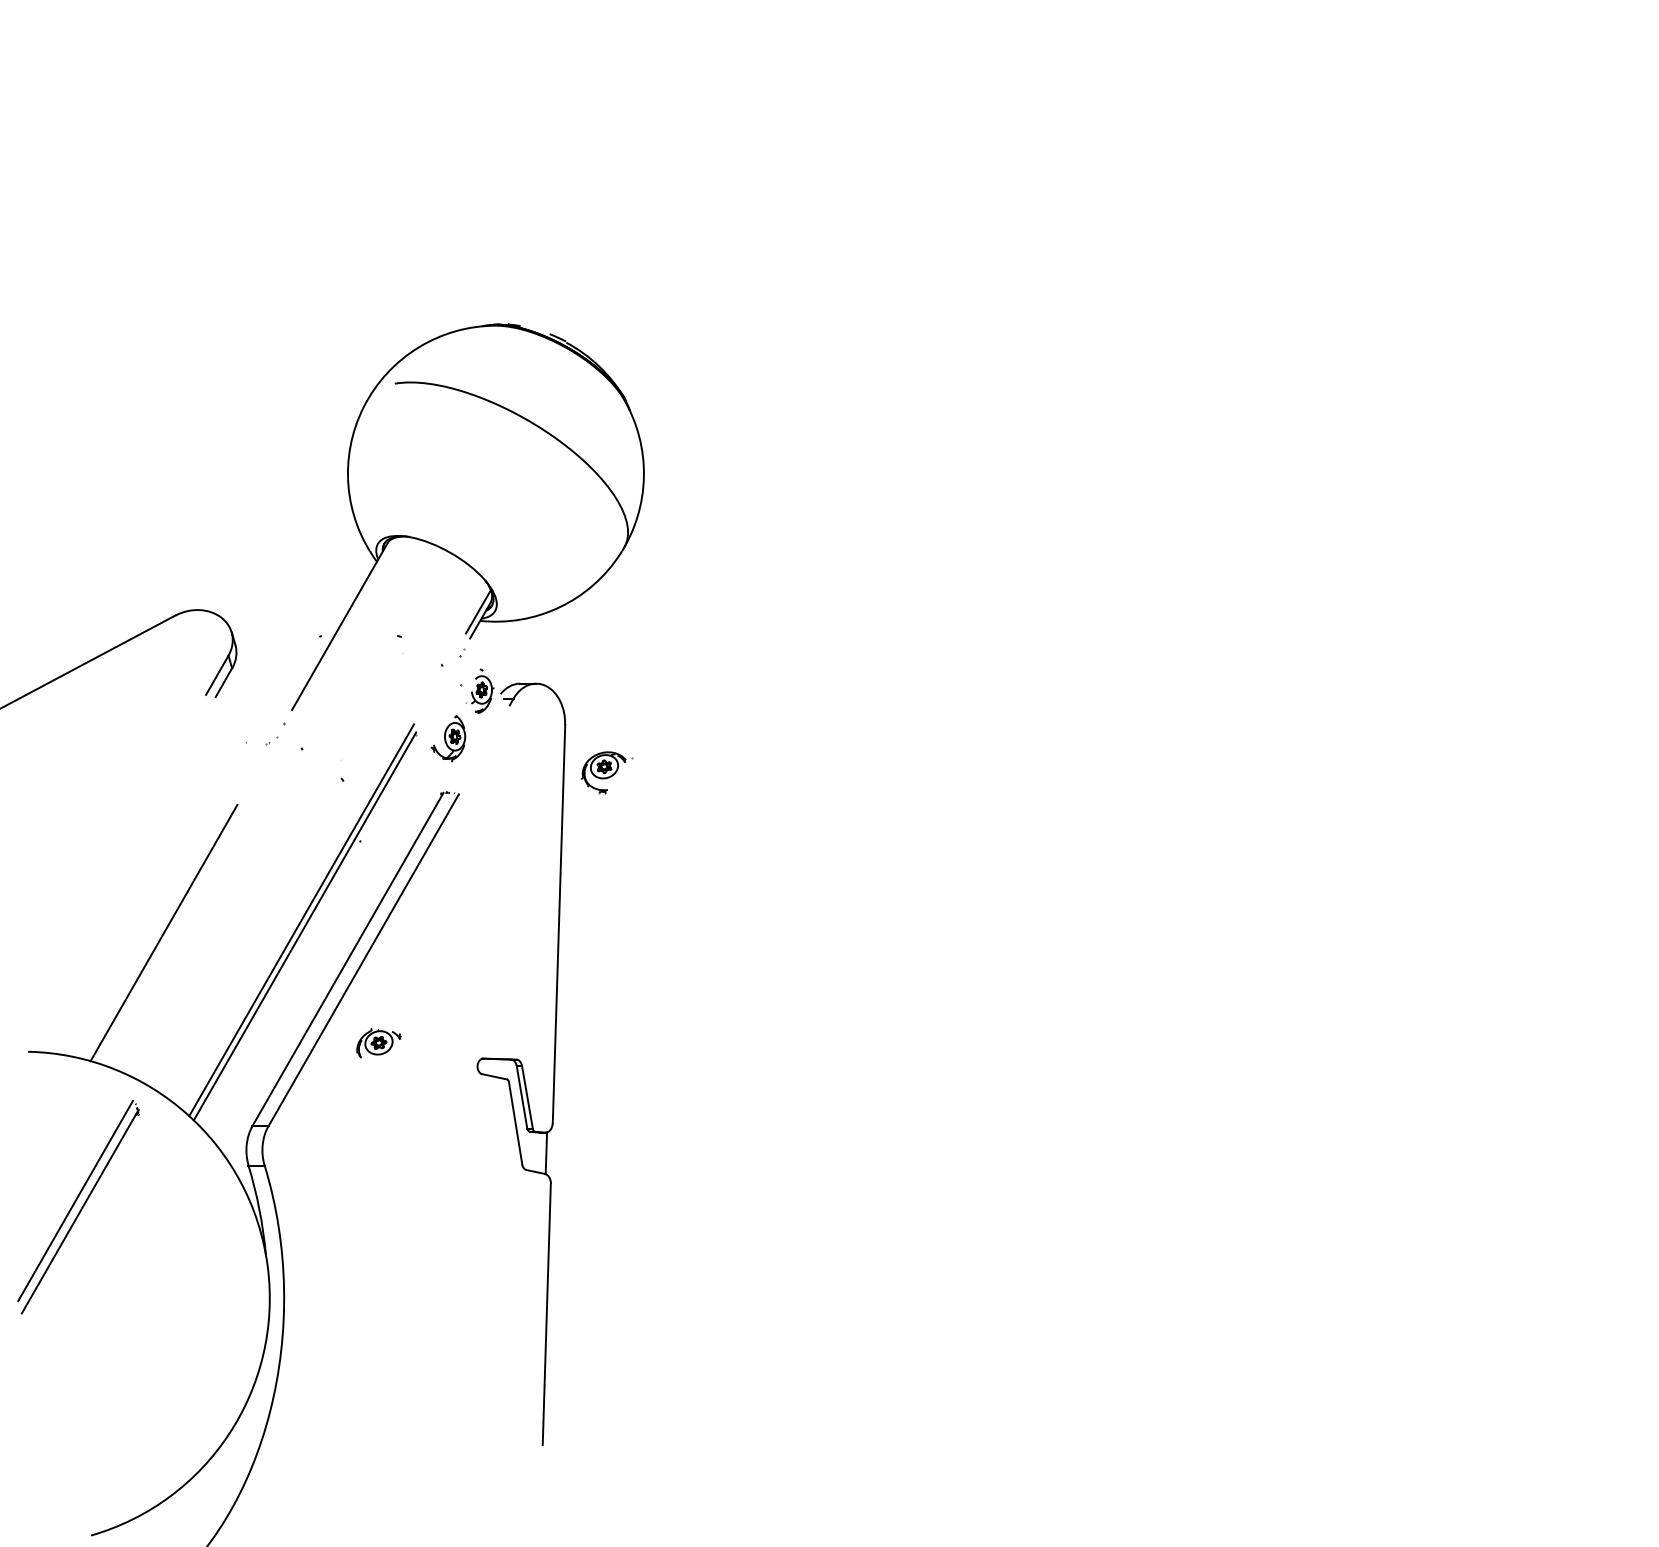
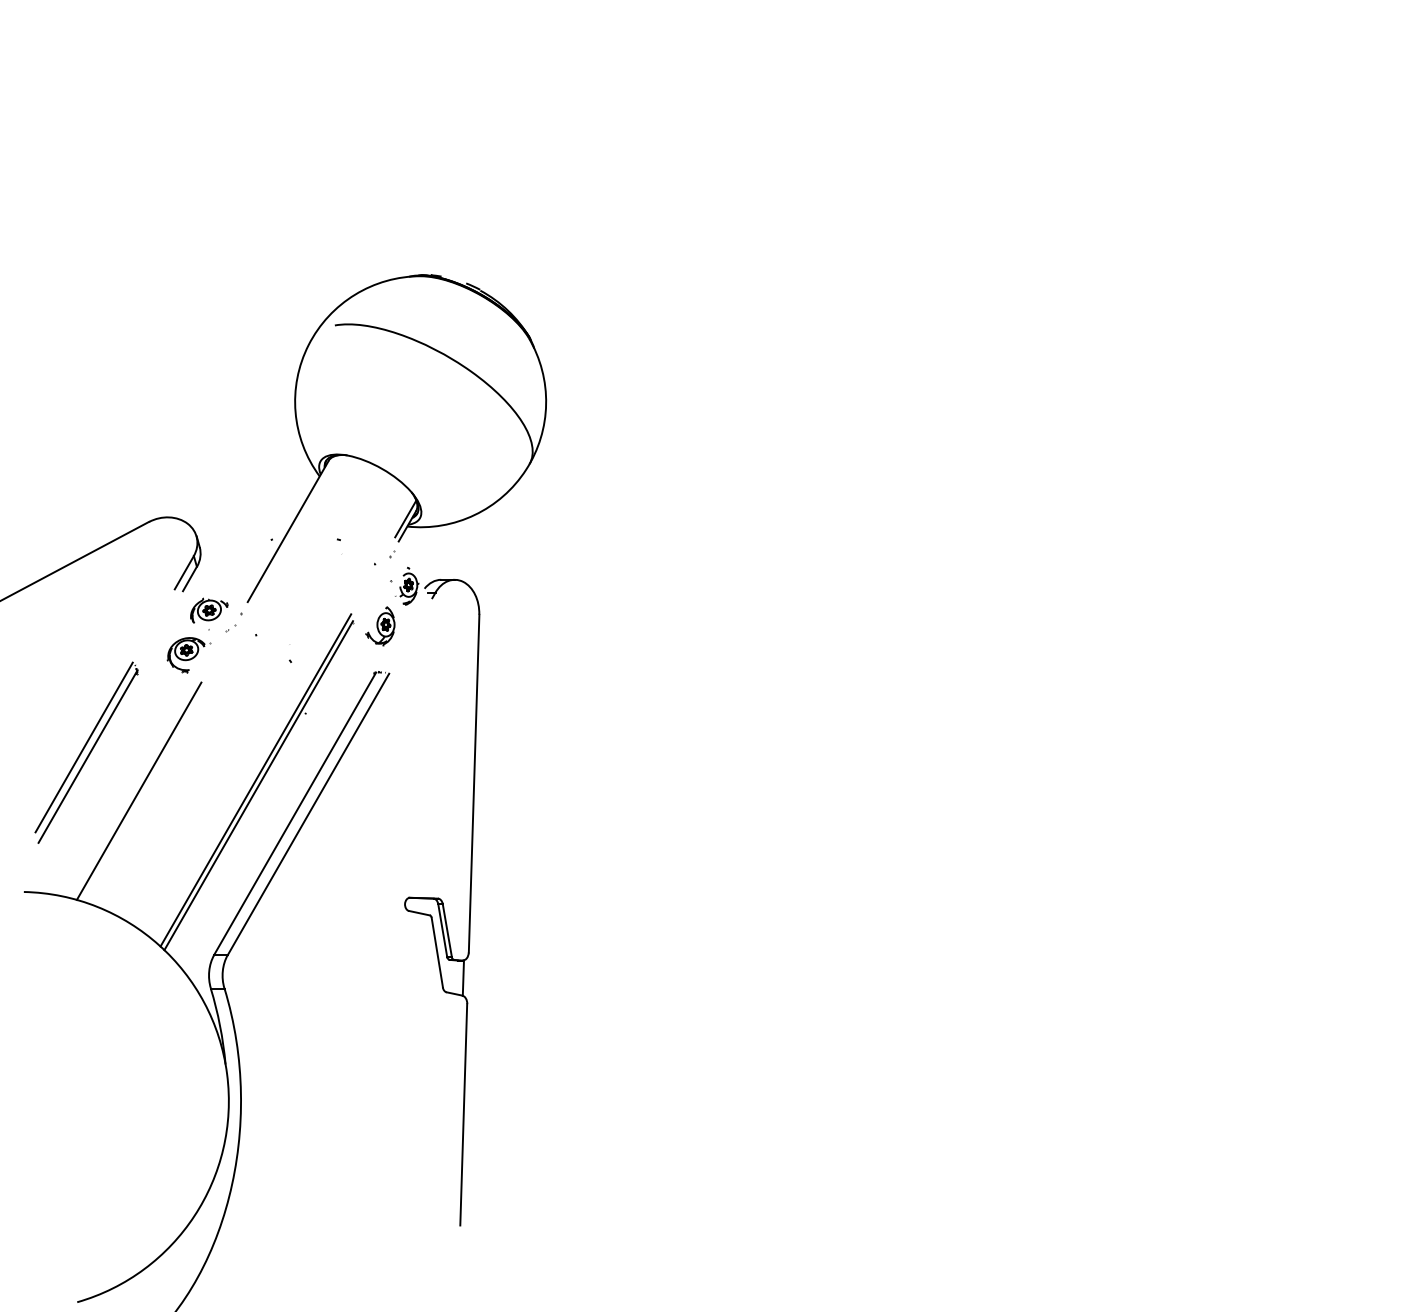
part: (606, 772) -> (188, 655), moved
part: (379, 1042) -> (209, 610), moved
part: (78, 1206) -> (86, 752), moved

